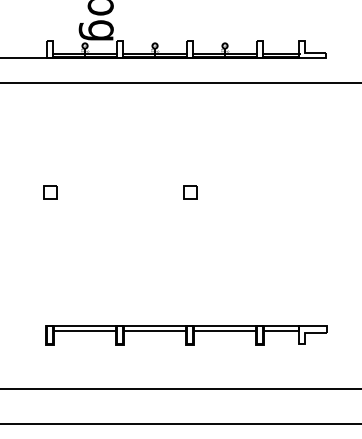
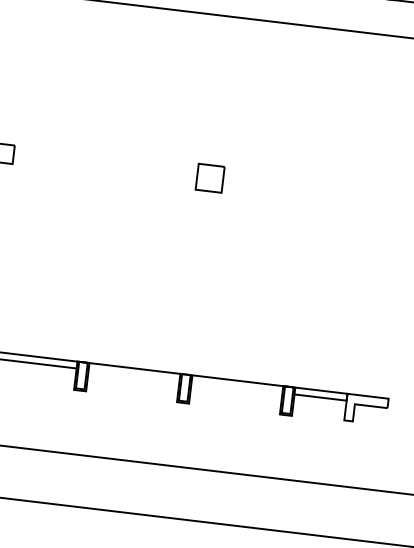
part: (190, 192) -> (210, 178), size x1.4
line: (154, 330) -> (133, 374), removed
line: (224, 330) -> (236, 387), removed

